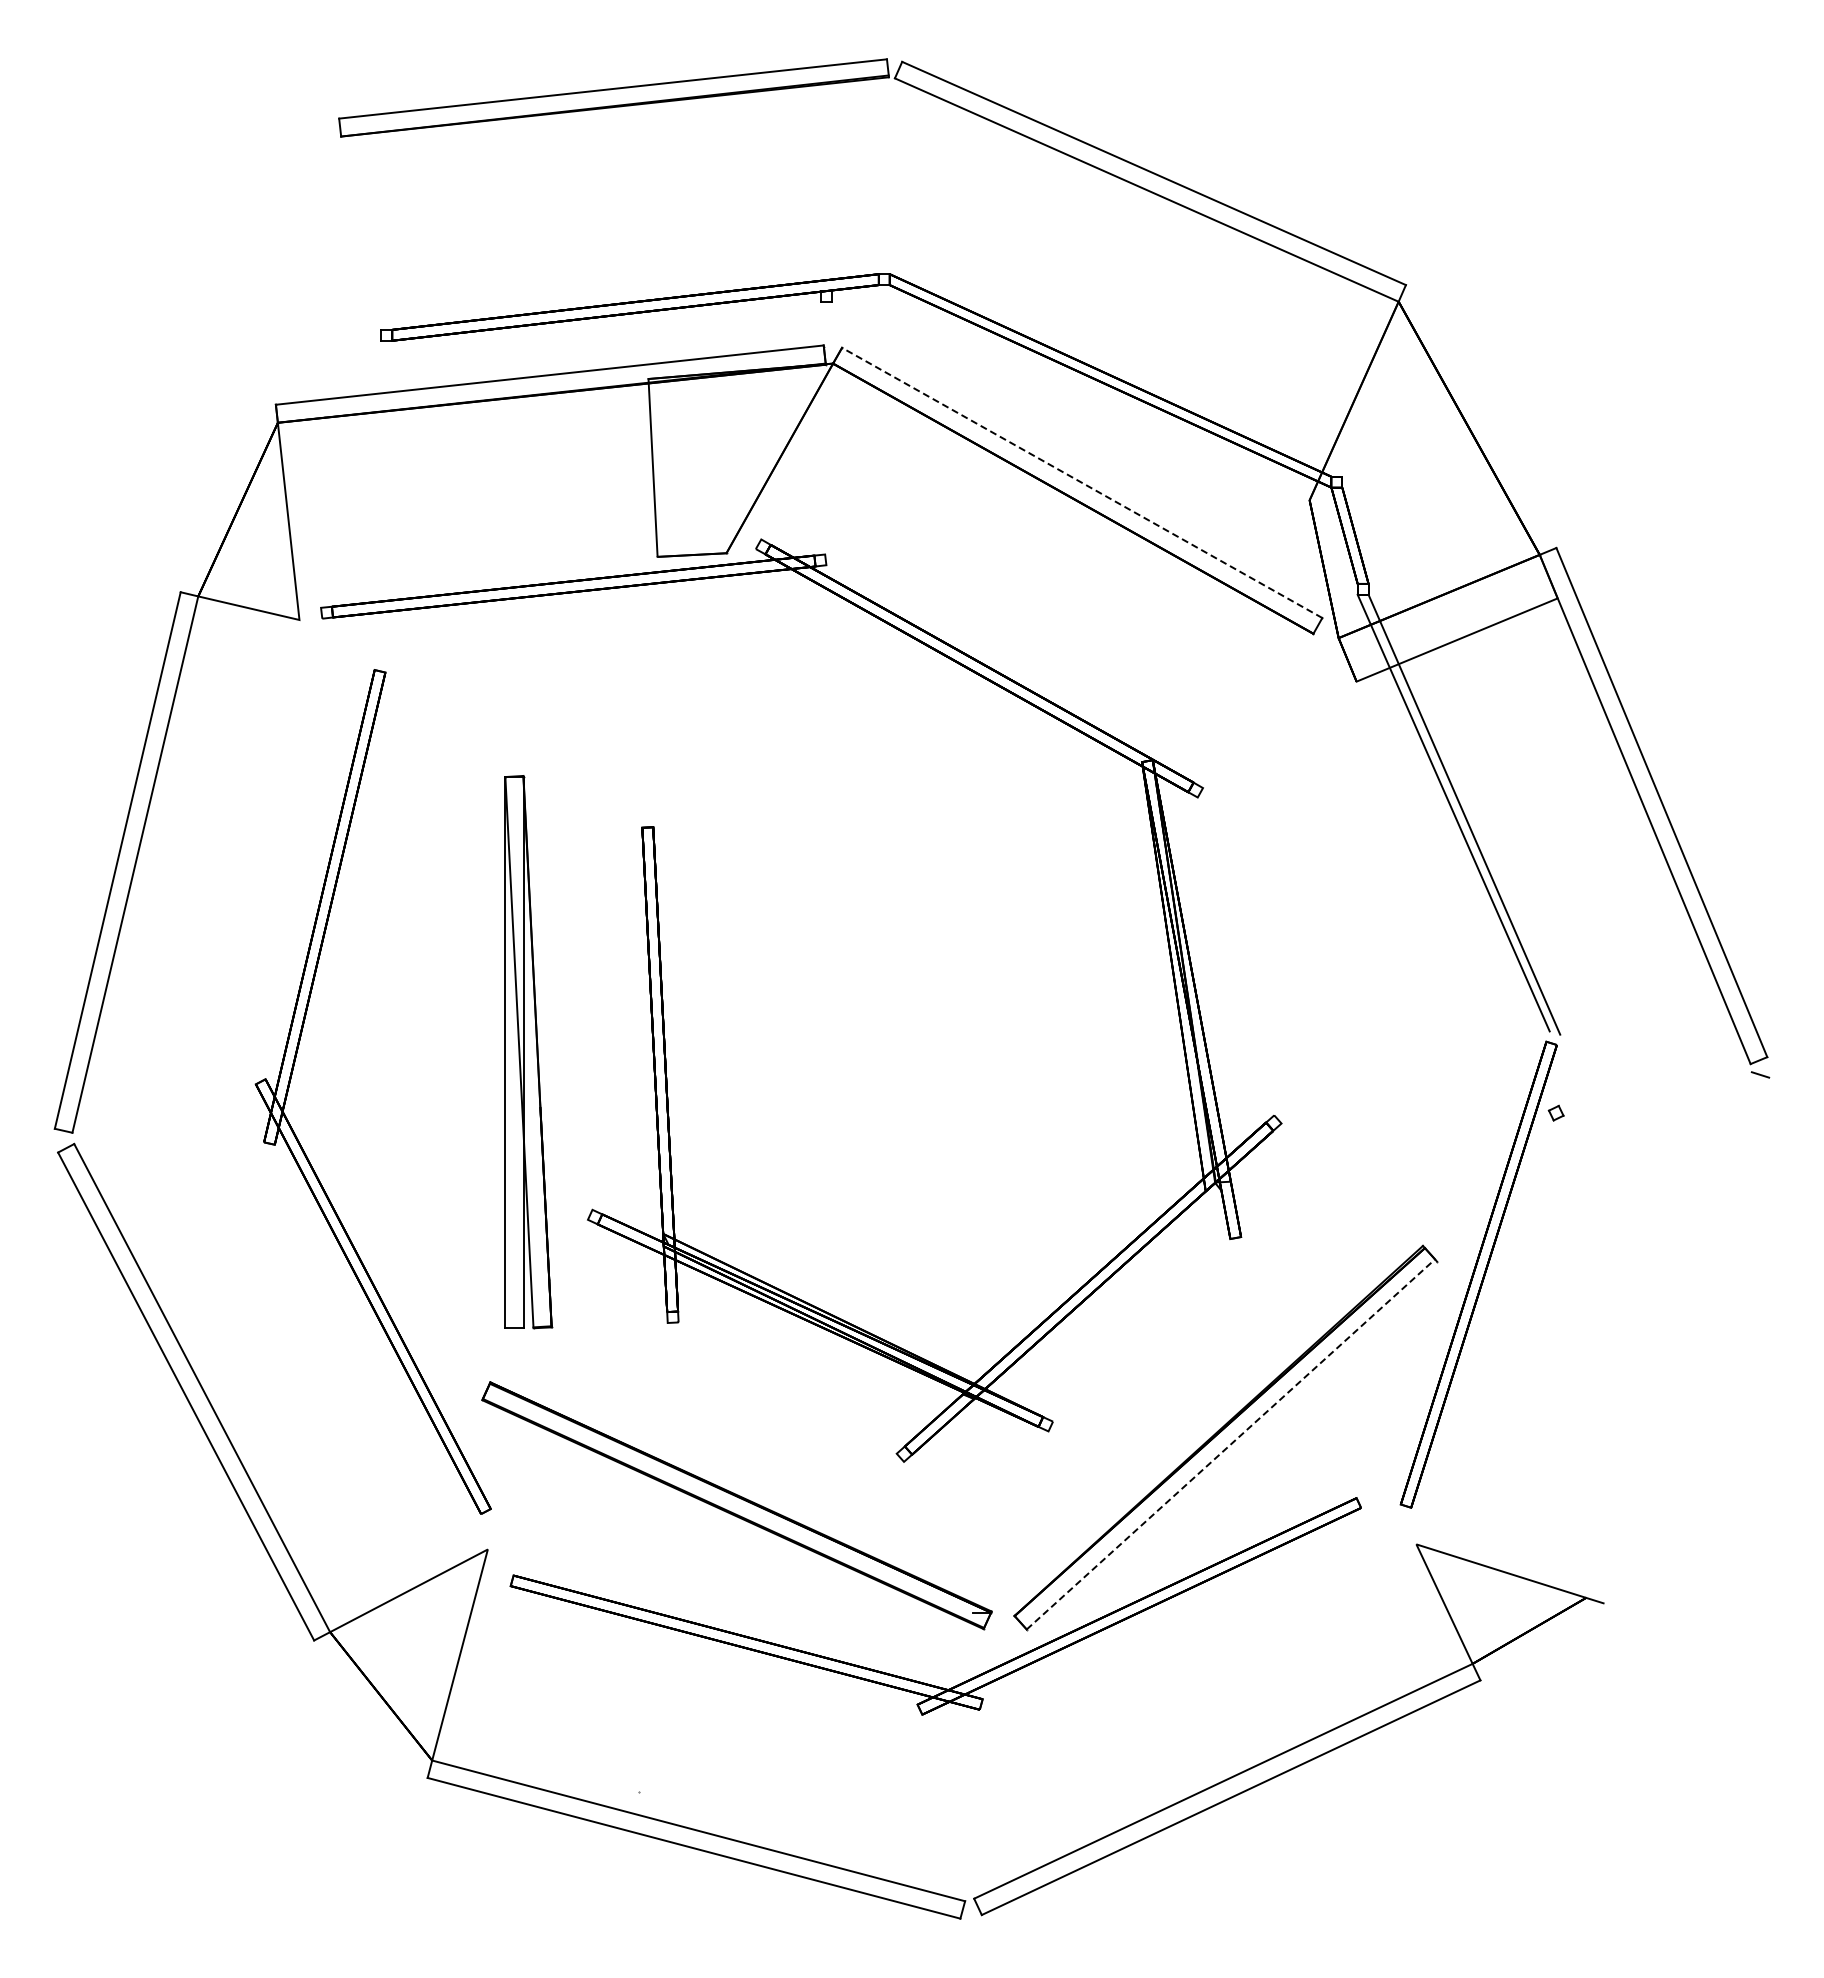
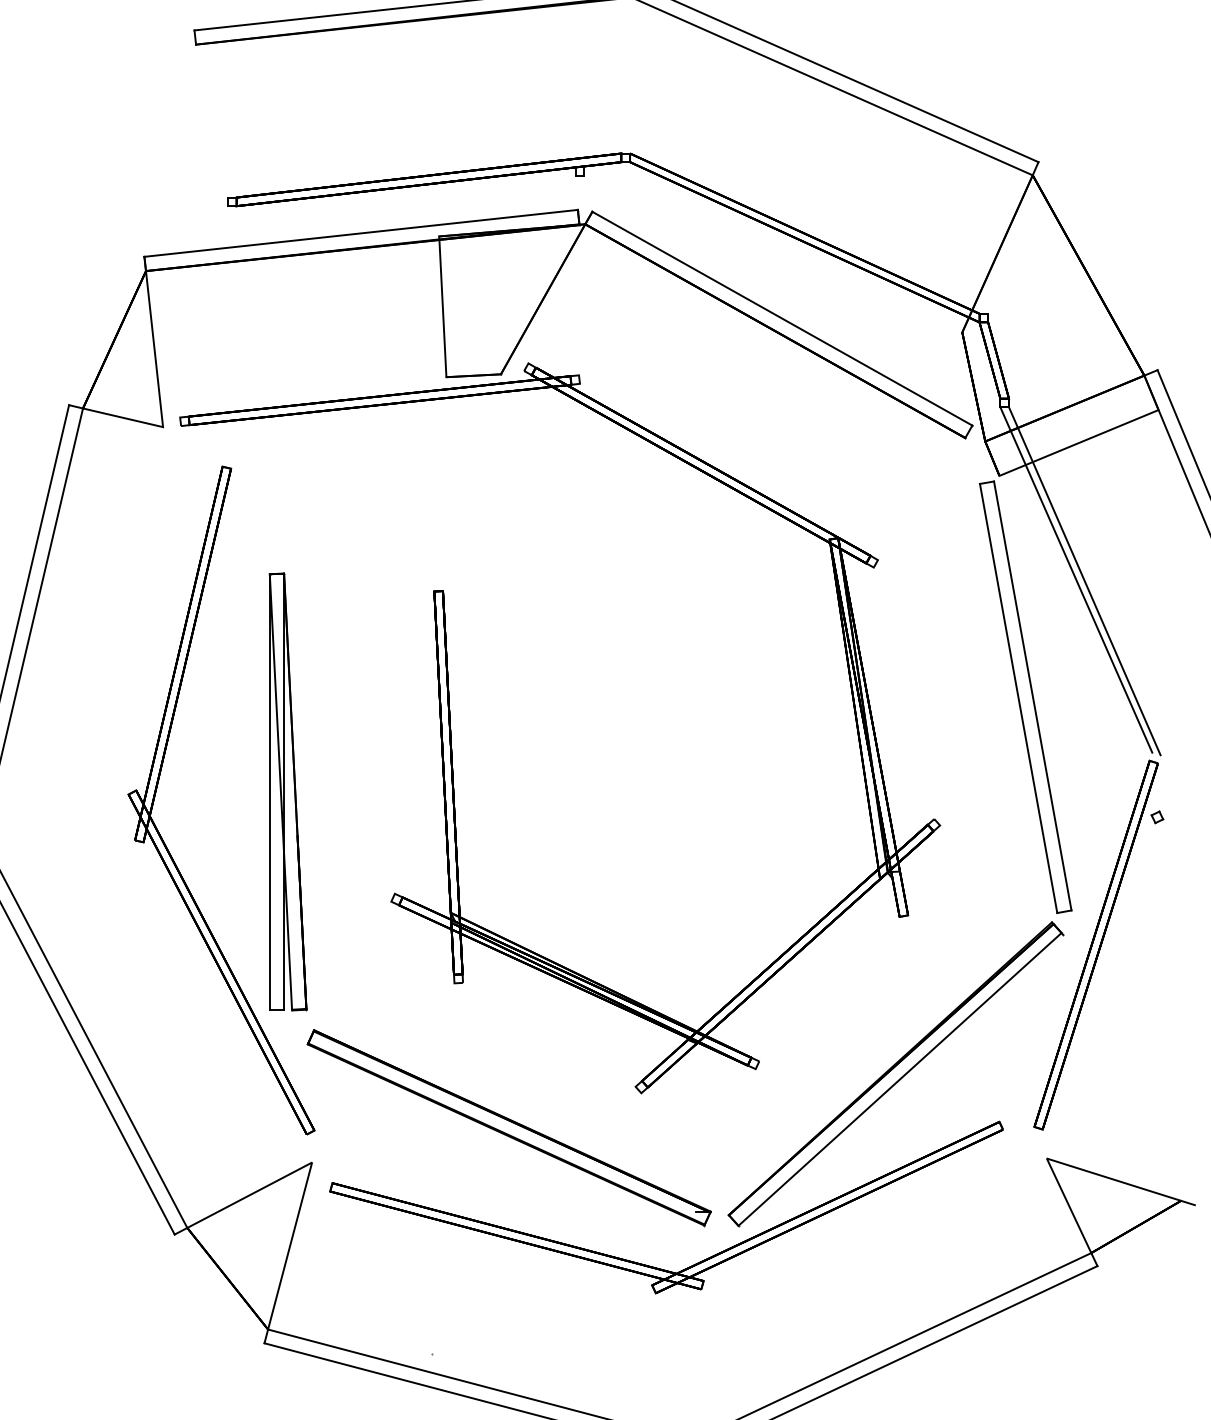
line: (1082, 482) -> (782, 318), dashed -> solid
part: (1389, 961) -> (1025, 697), added
part: (528, 1052) -> (288, 792), moved
line: (1230, 1444) -> (899, 1079), dashed -> solid

